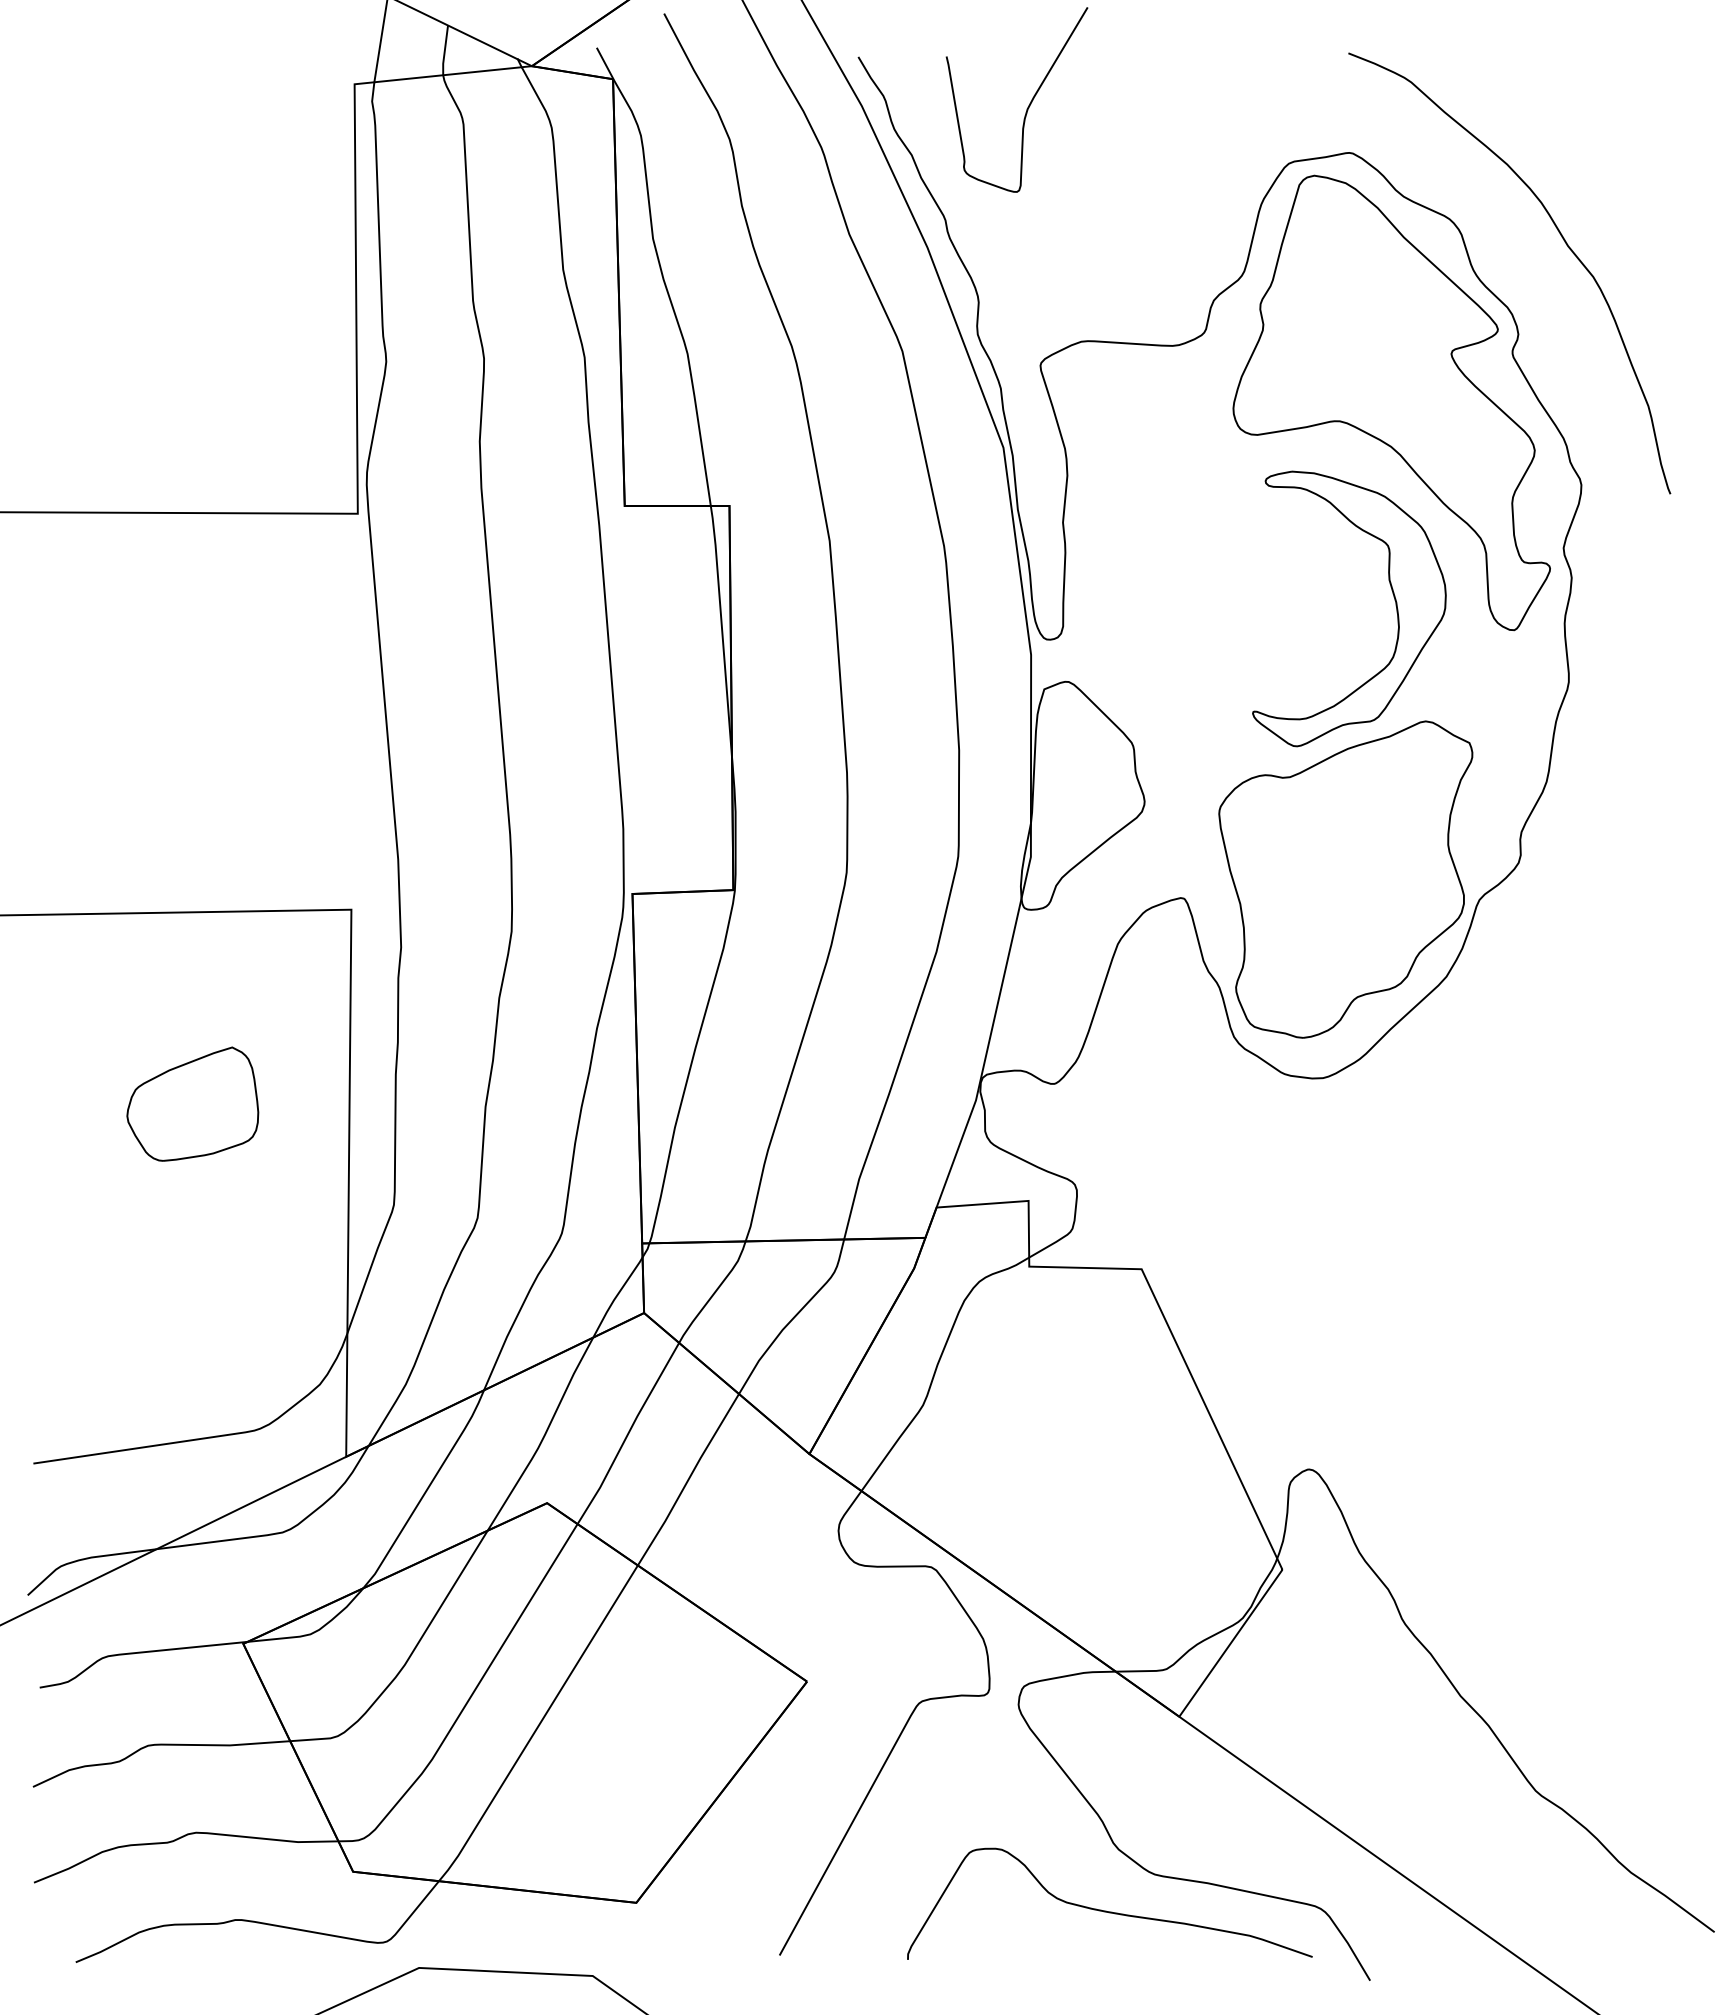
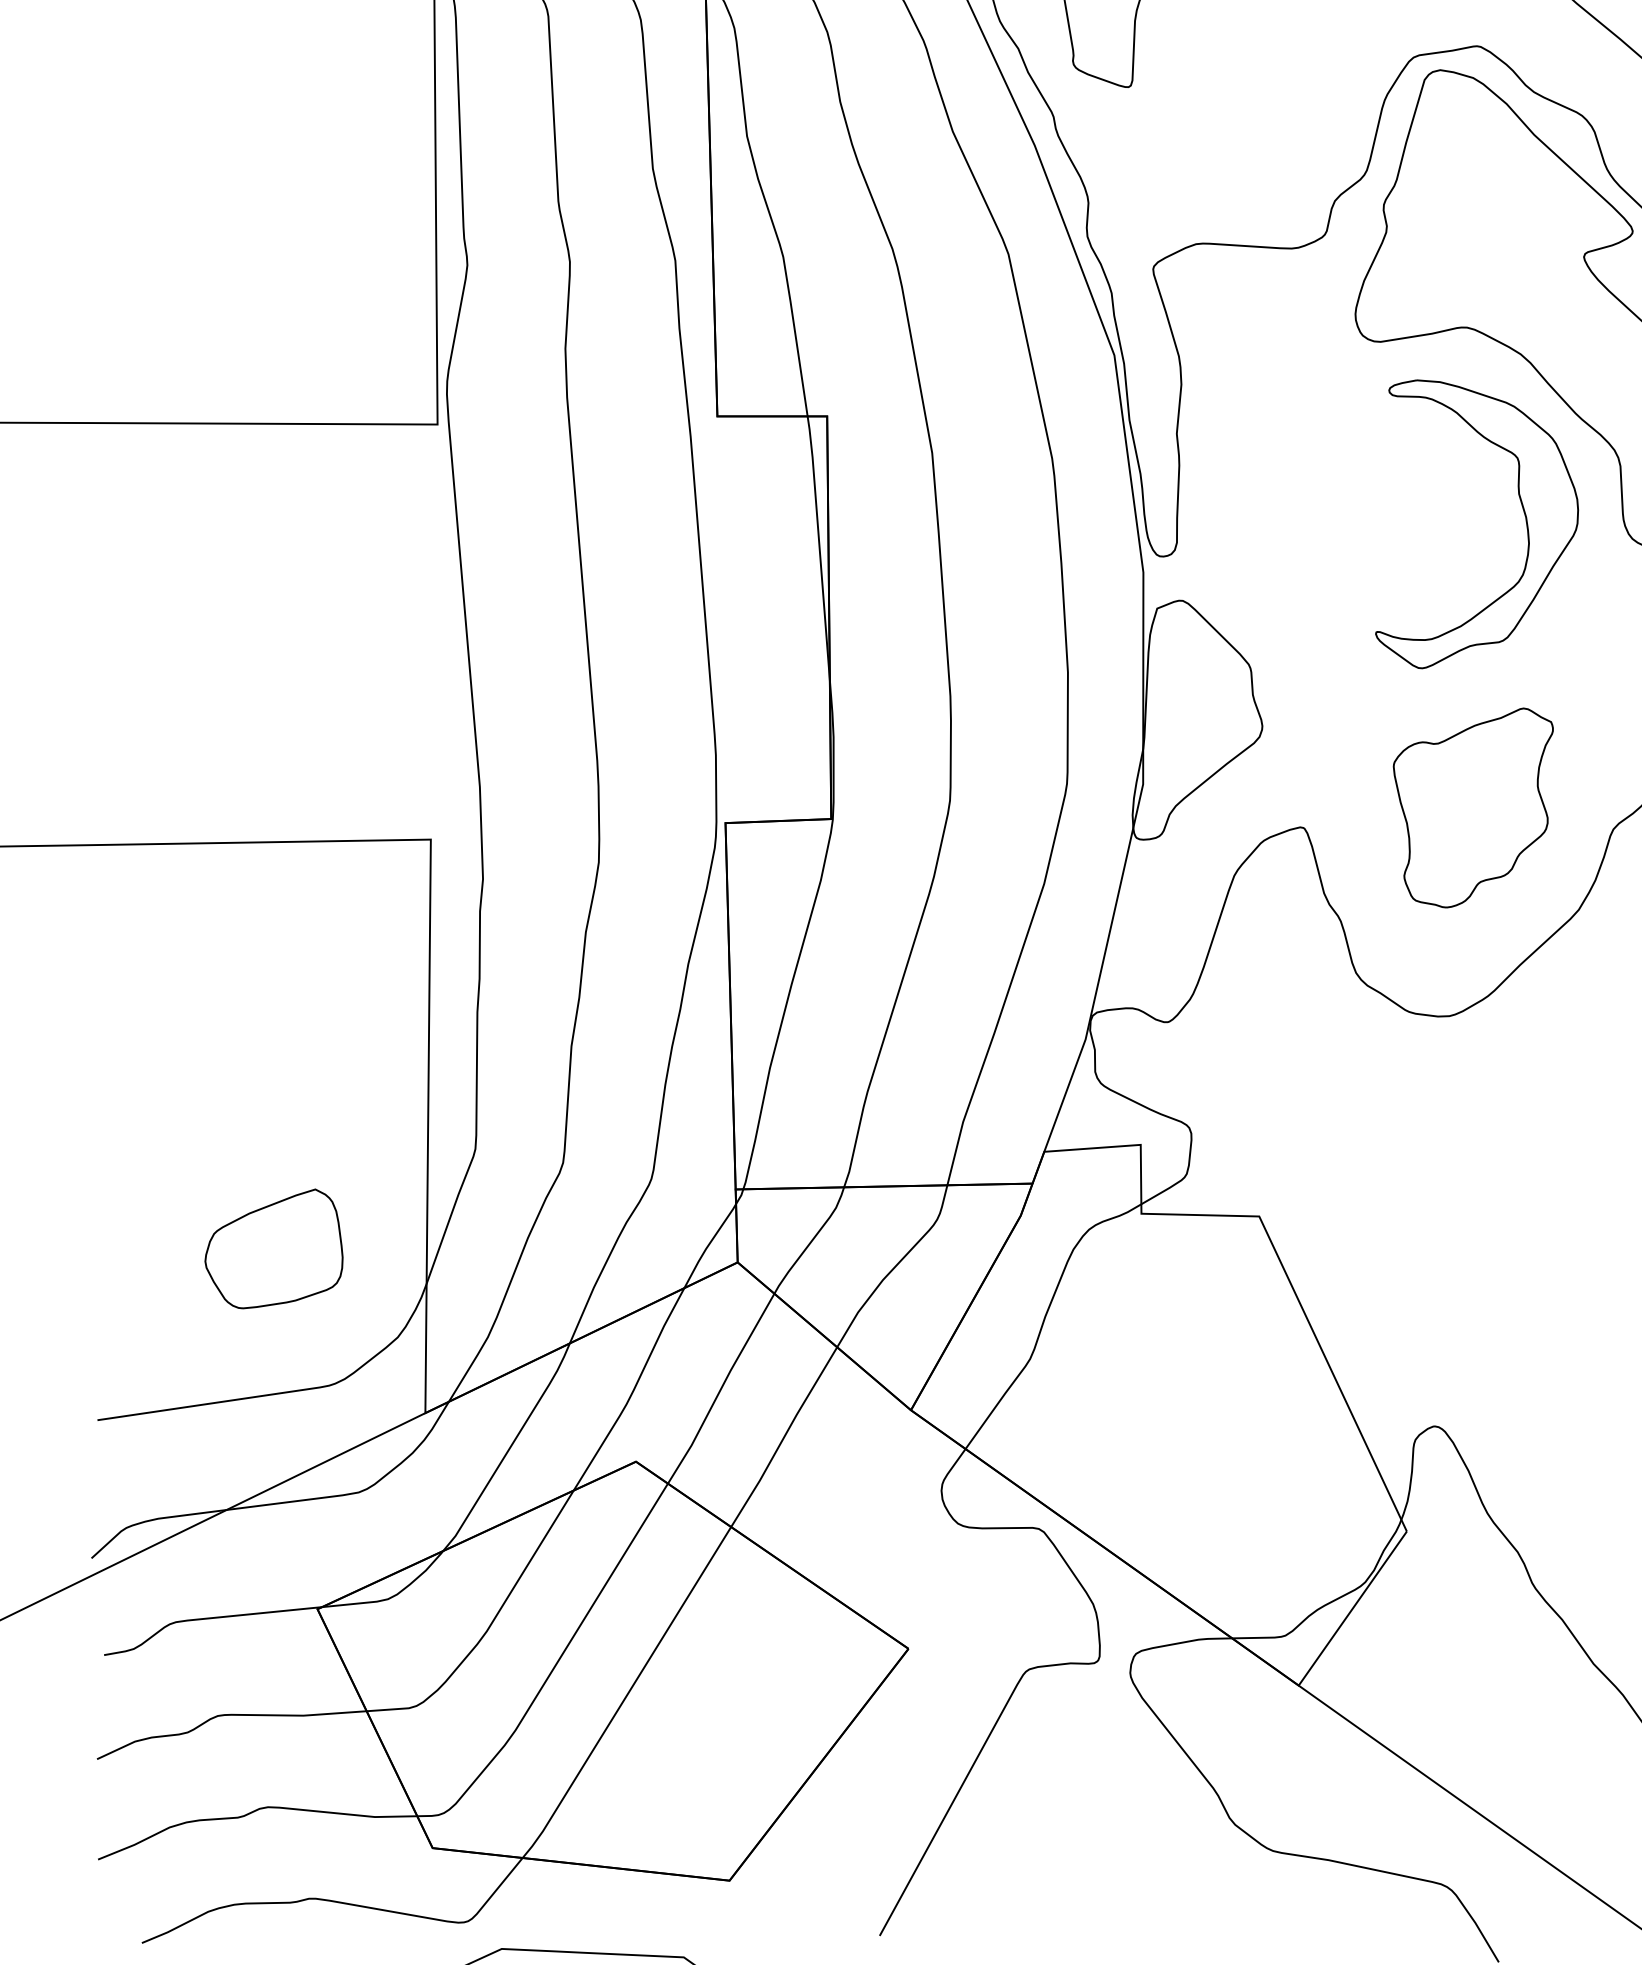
part: (1345, 879) -> (1472, 807), size x0.6
part: (192, 1103) -> (273, 1248), moved
curve: (1106, 1910) -> (1222, 1888), removed

